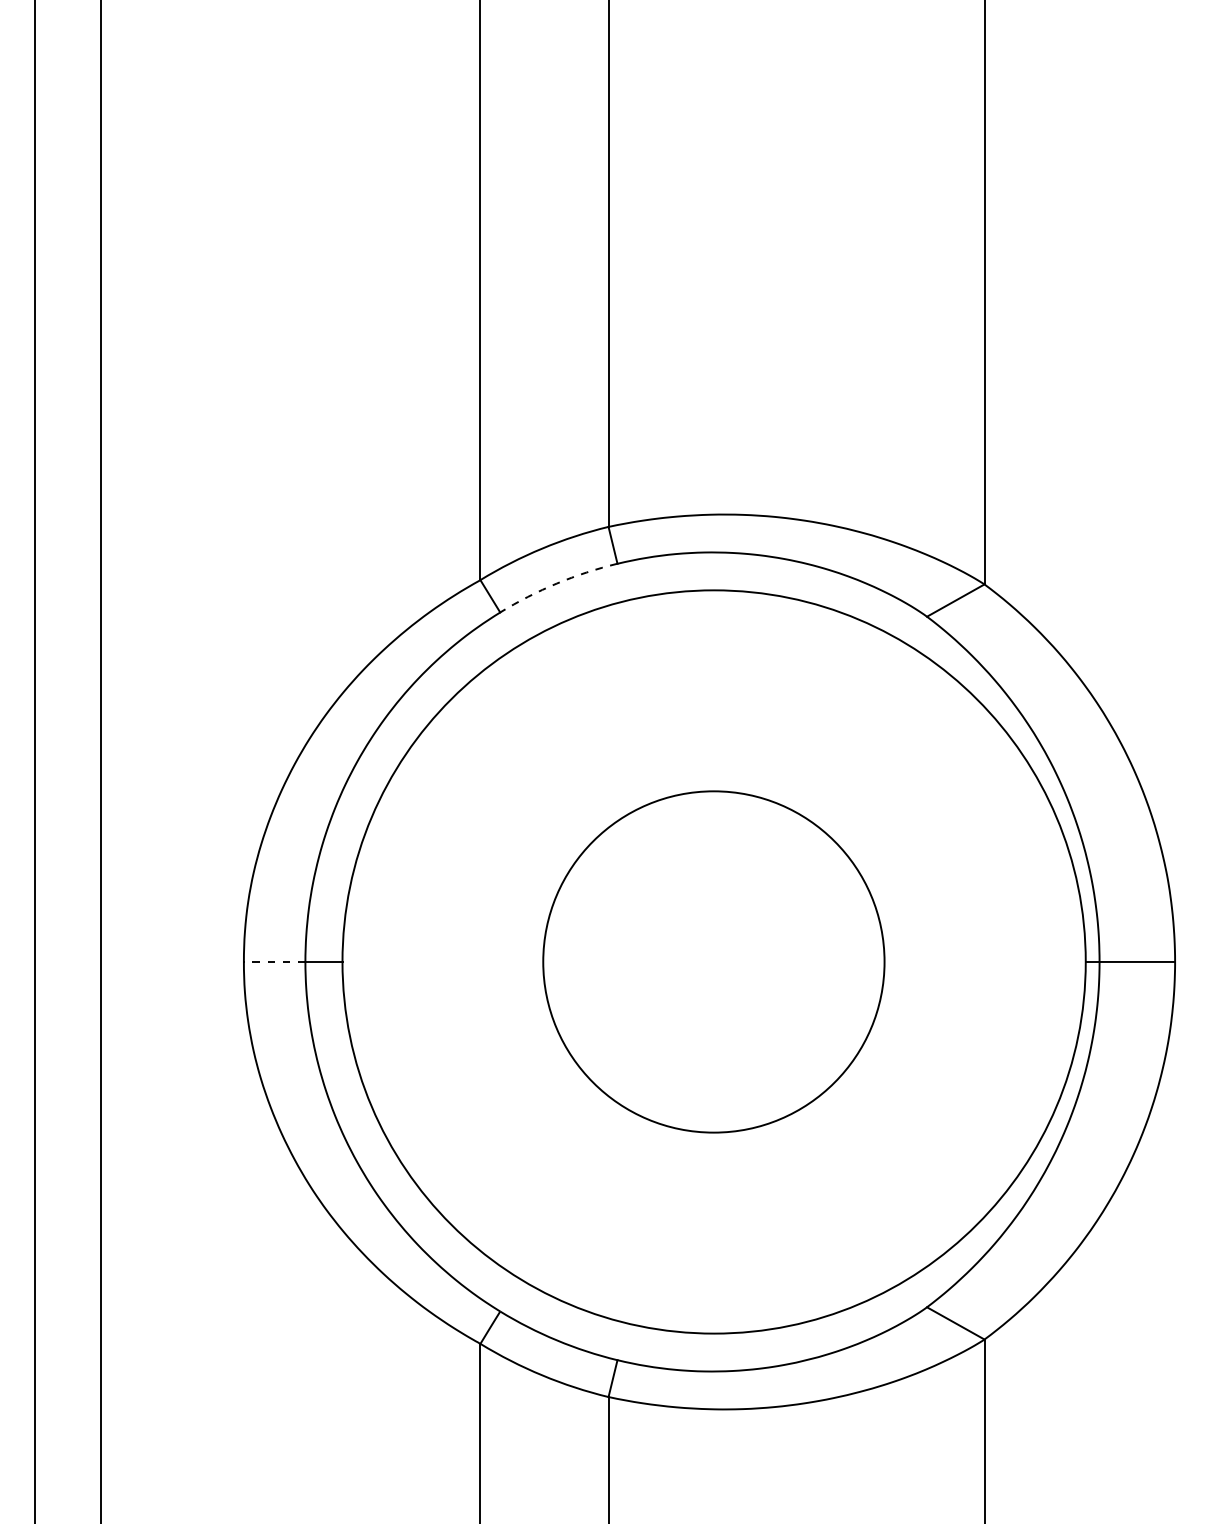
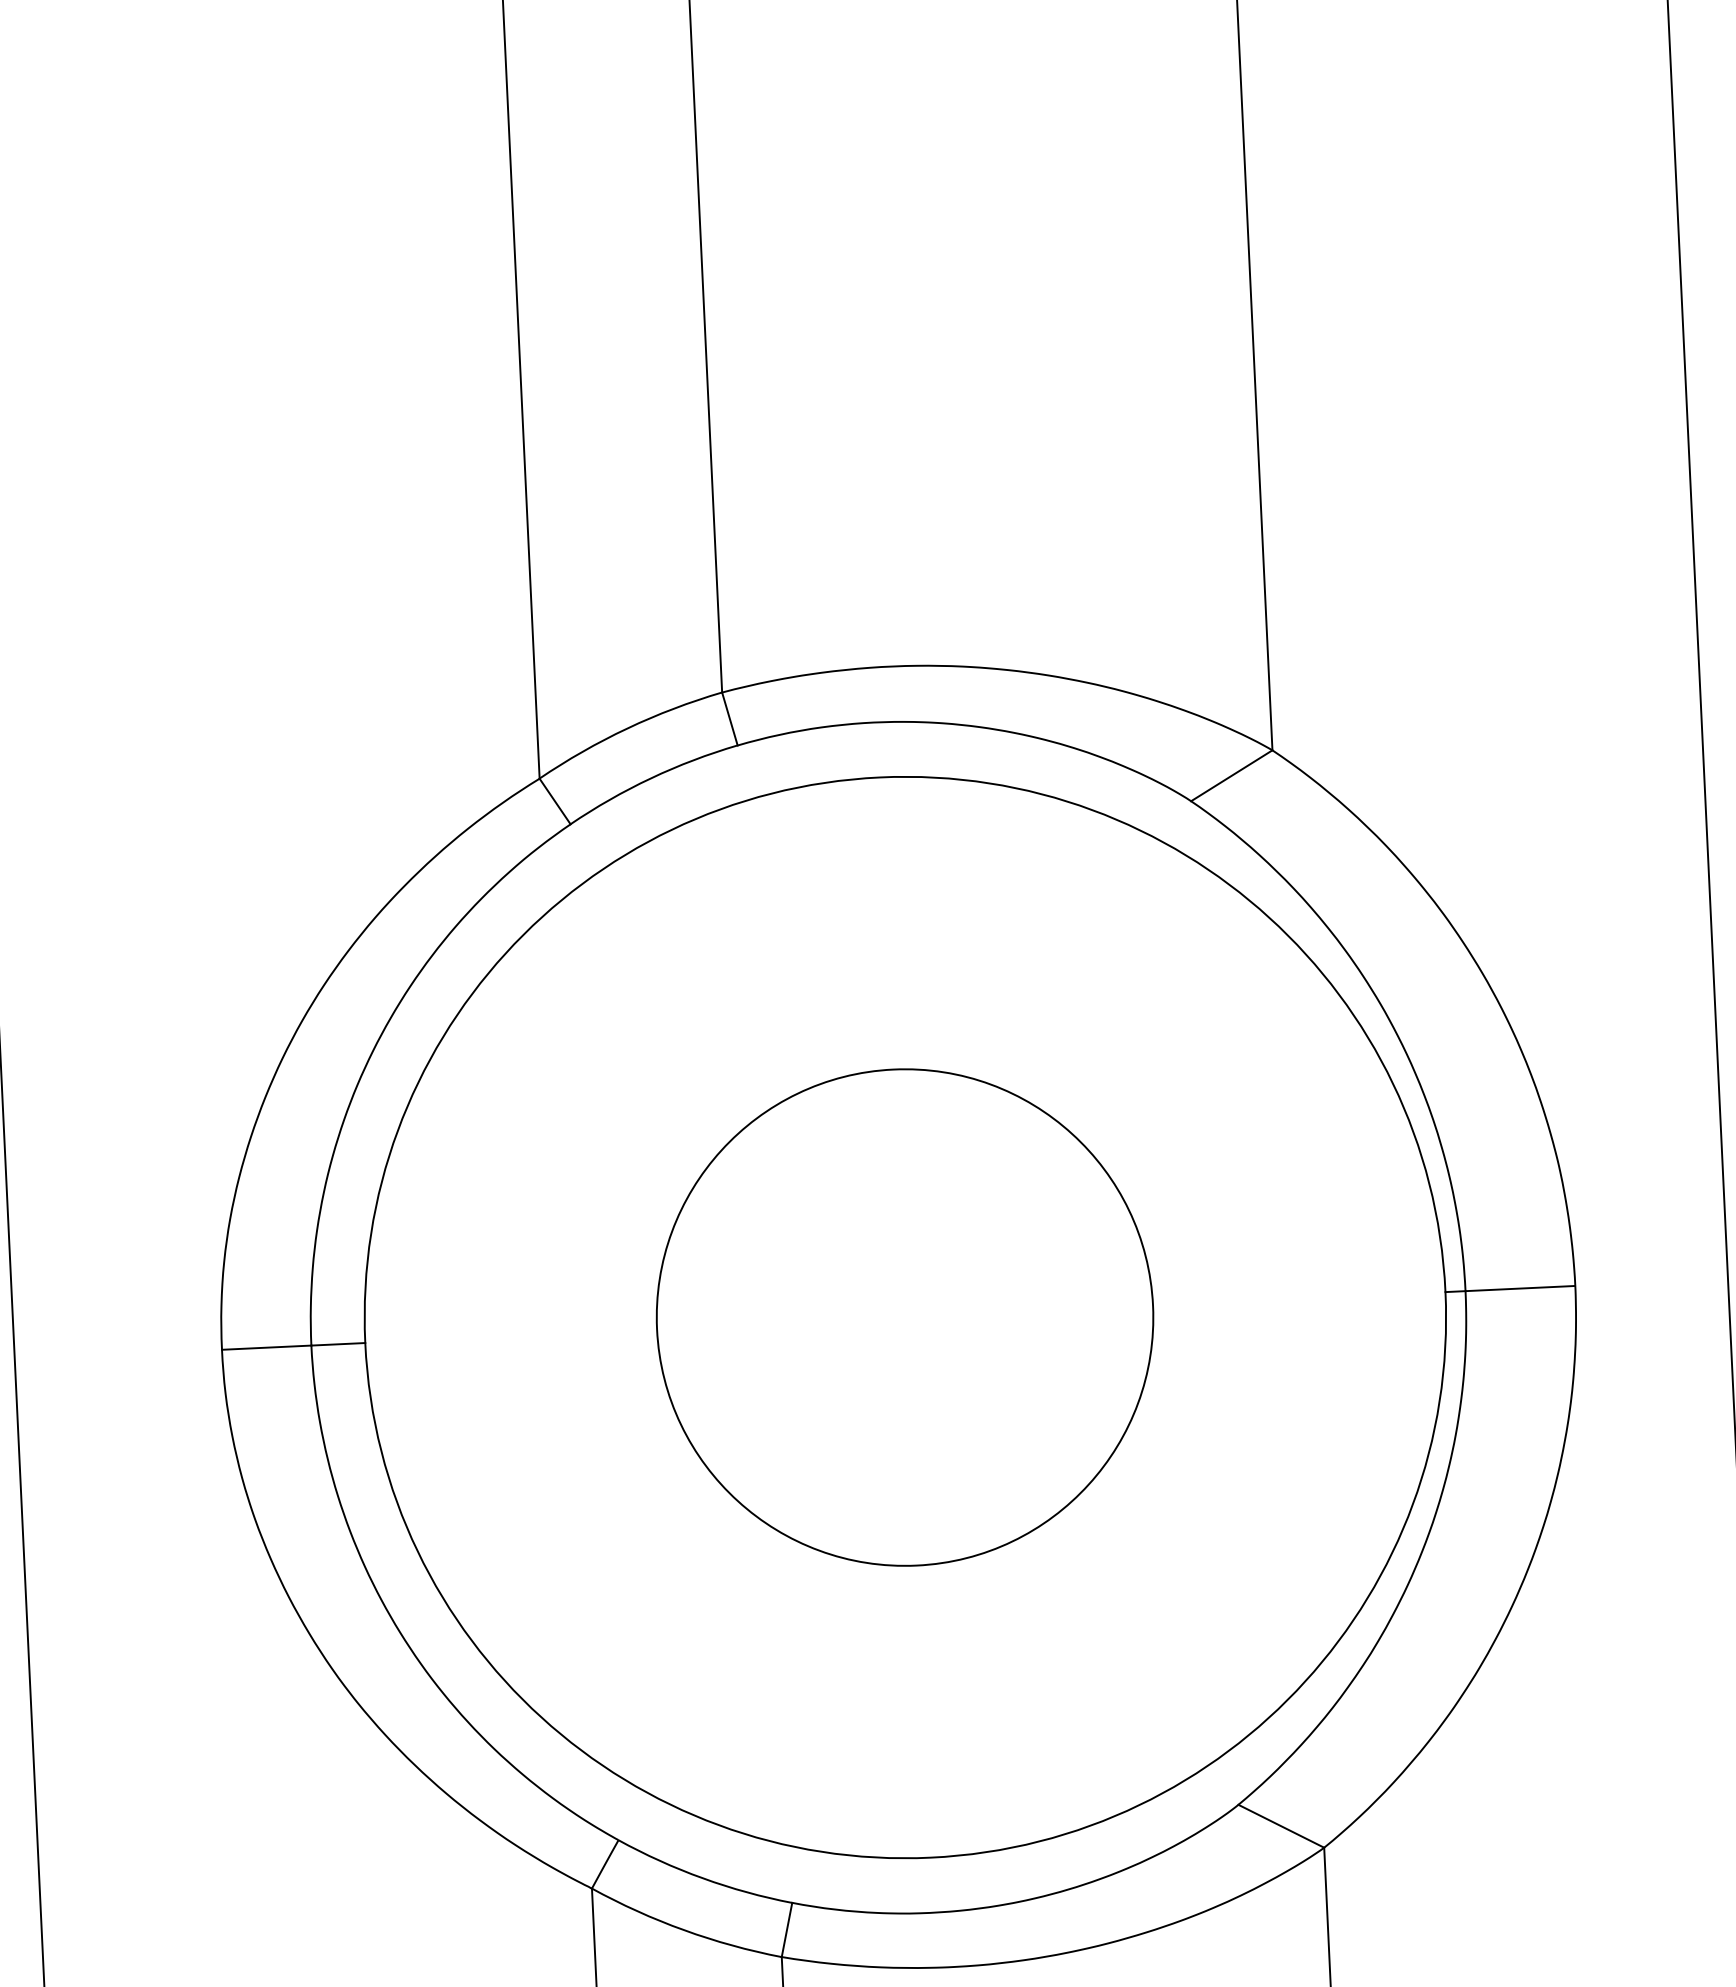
arc: (556, 583) -> (650, 778), dashed -> solid
line: (274, 961) -> (266, 1346), dashed -> solid

